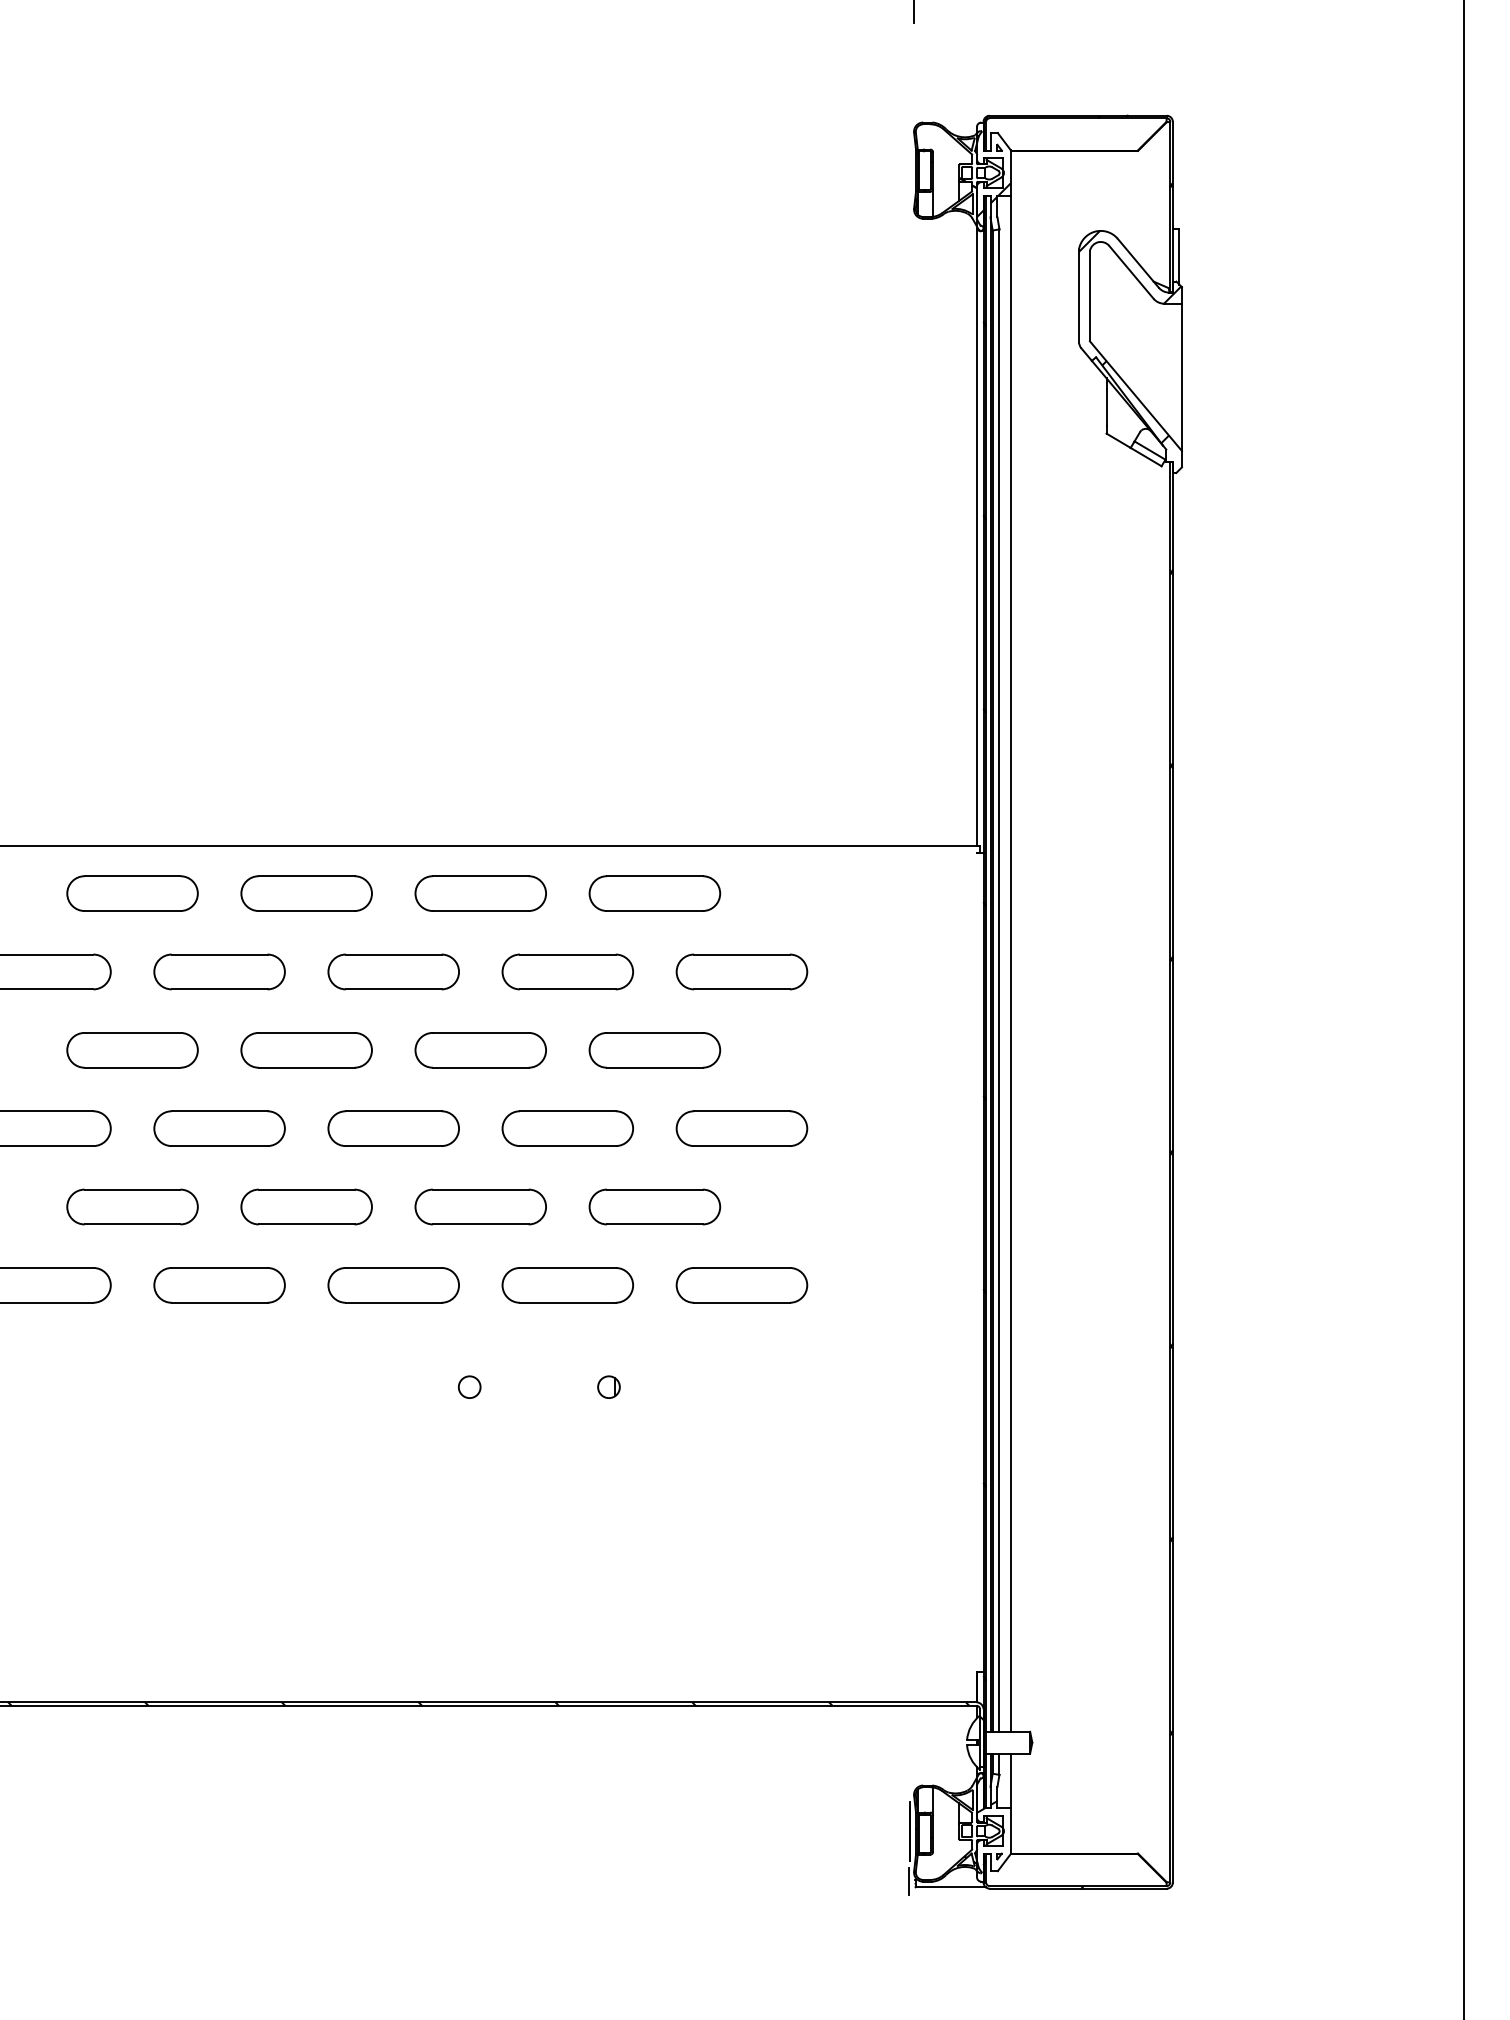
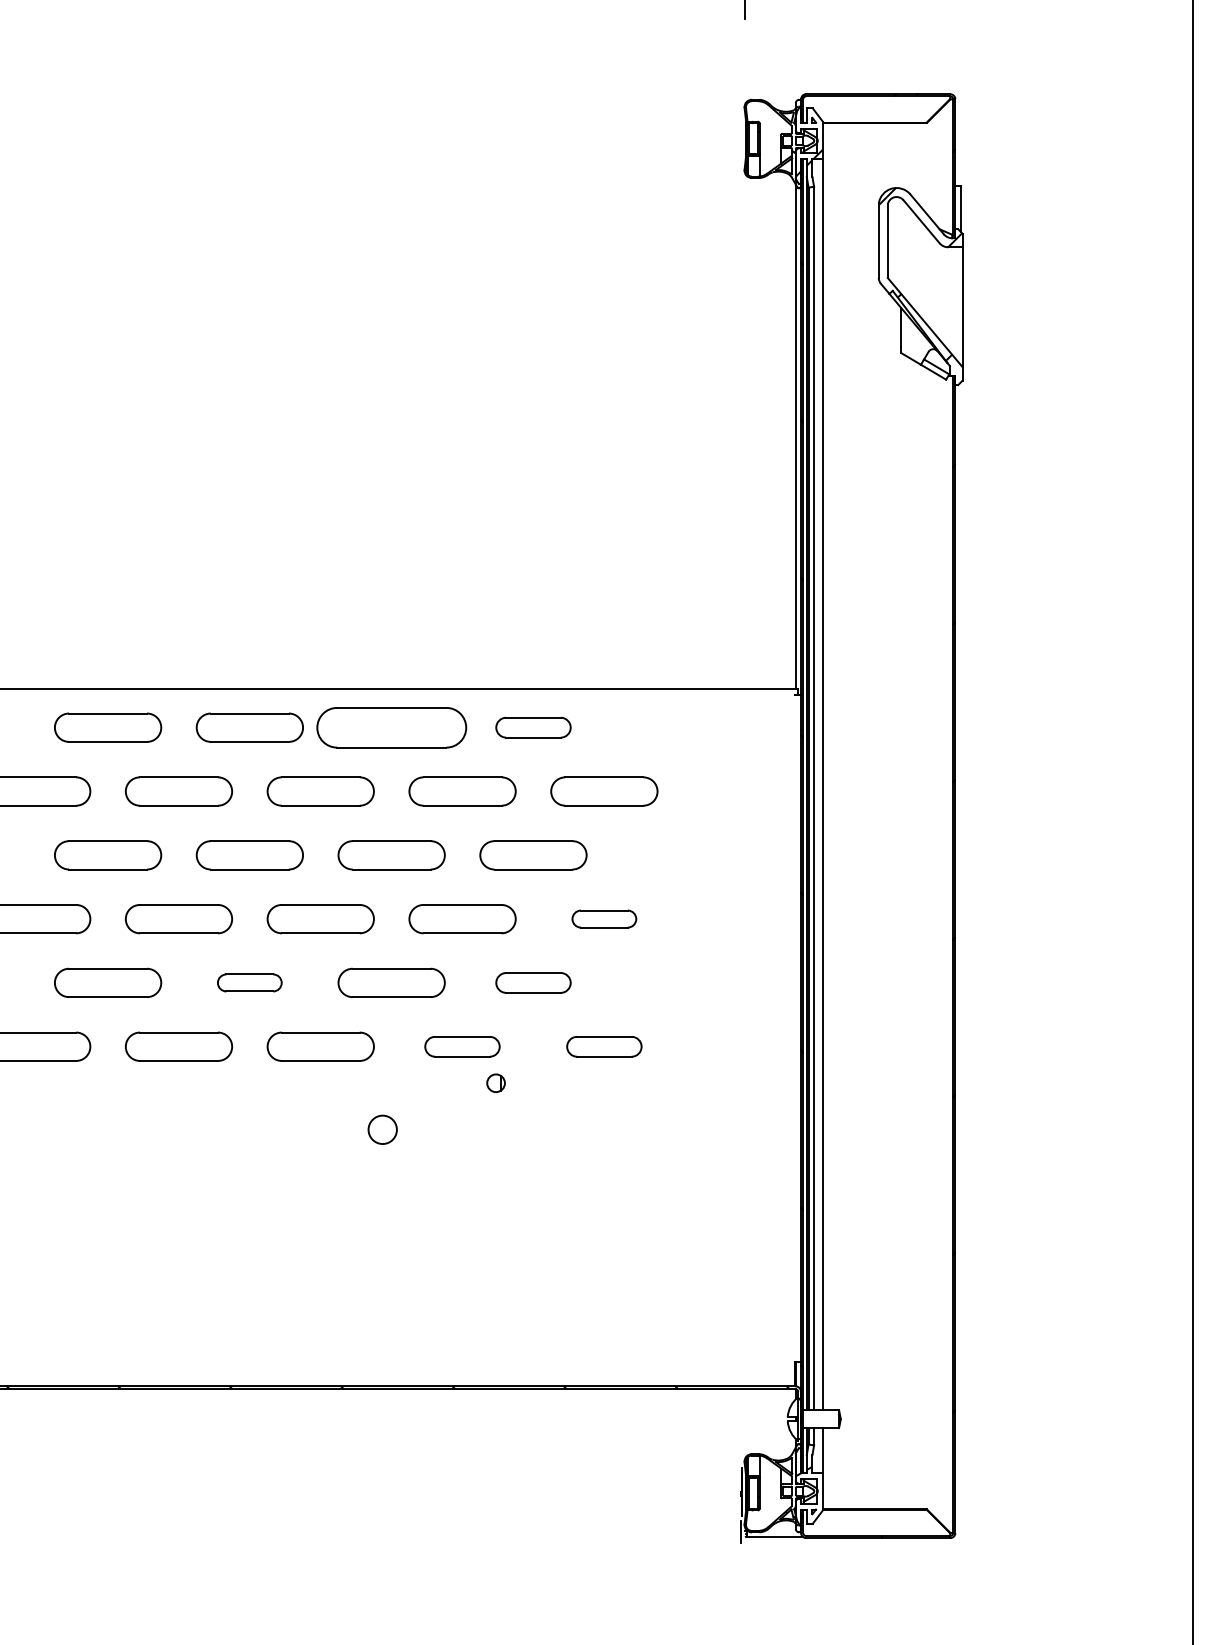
part: (480, 893) -> (391, 727), size x1.4
part: (654, 893) -> (533, 727), size x0.7
part: (741, 1128) -> (604, 919), size x0.6
part: (306, 1206) -> (249, 982), size x0.6
part: (654, 1206) -> (533, 982), size x0.7
part: (567, 1285) -> (462, 1046), size x0.7
part: (741, 1285) -> (604, 1046), size x0.7
circle: (469, 1386) -> (382, 1129), size x1.6
part: (608, 1386) -> (495, 1082), moved

